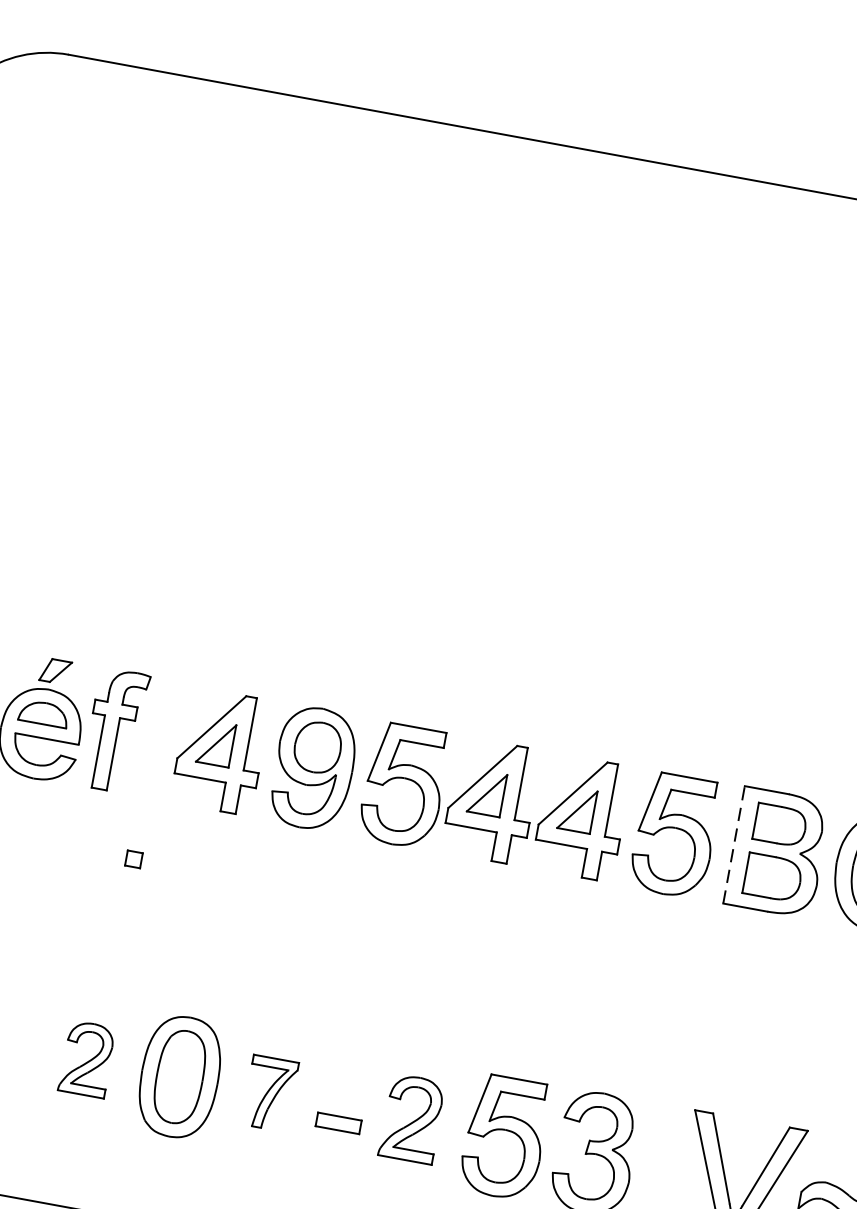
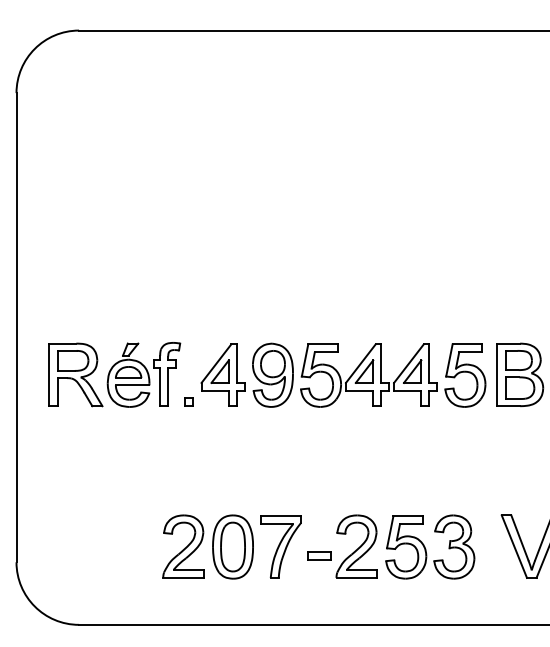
line: (733, 843) -> (496, 374), dashed -> solid
part: (133, 858) -> (188, 401), moved
part: (87, 1058) -> (183, 546), size x1.67
part: (269, 1092) -> (280, 546), size x1.67
part: (411, 1118) -> (356, 546), size x1.43

